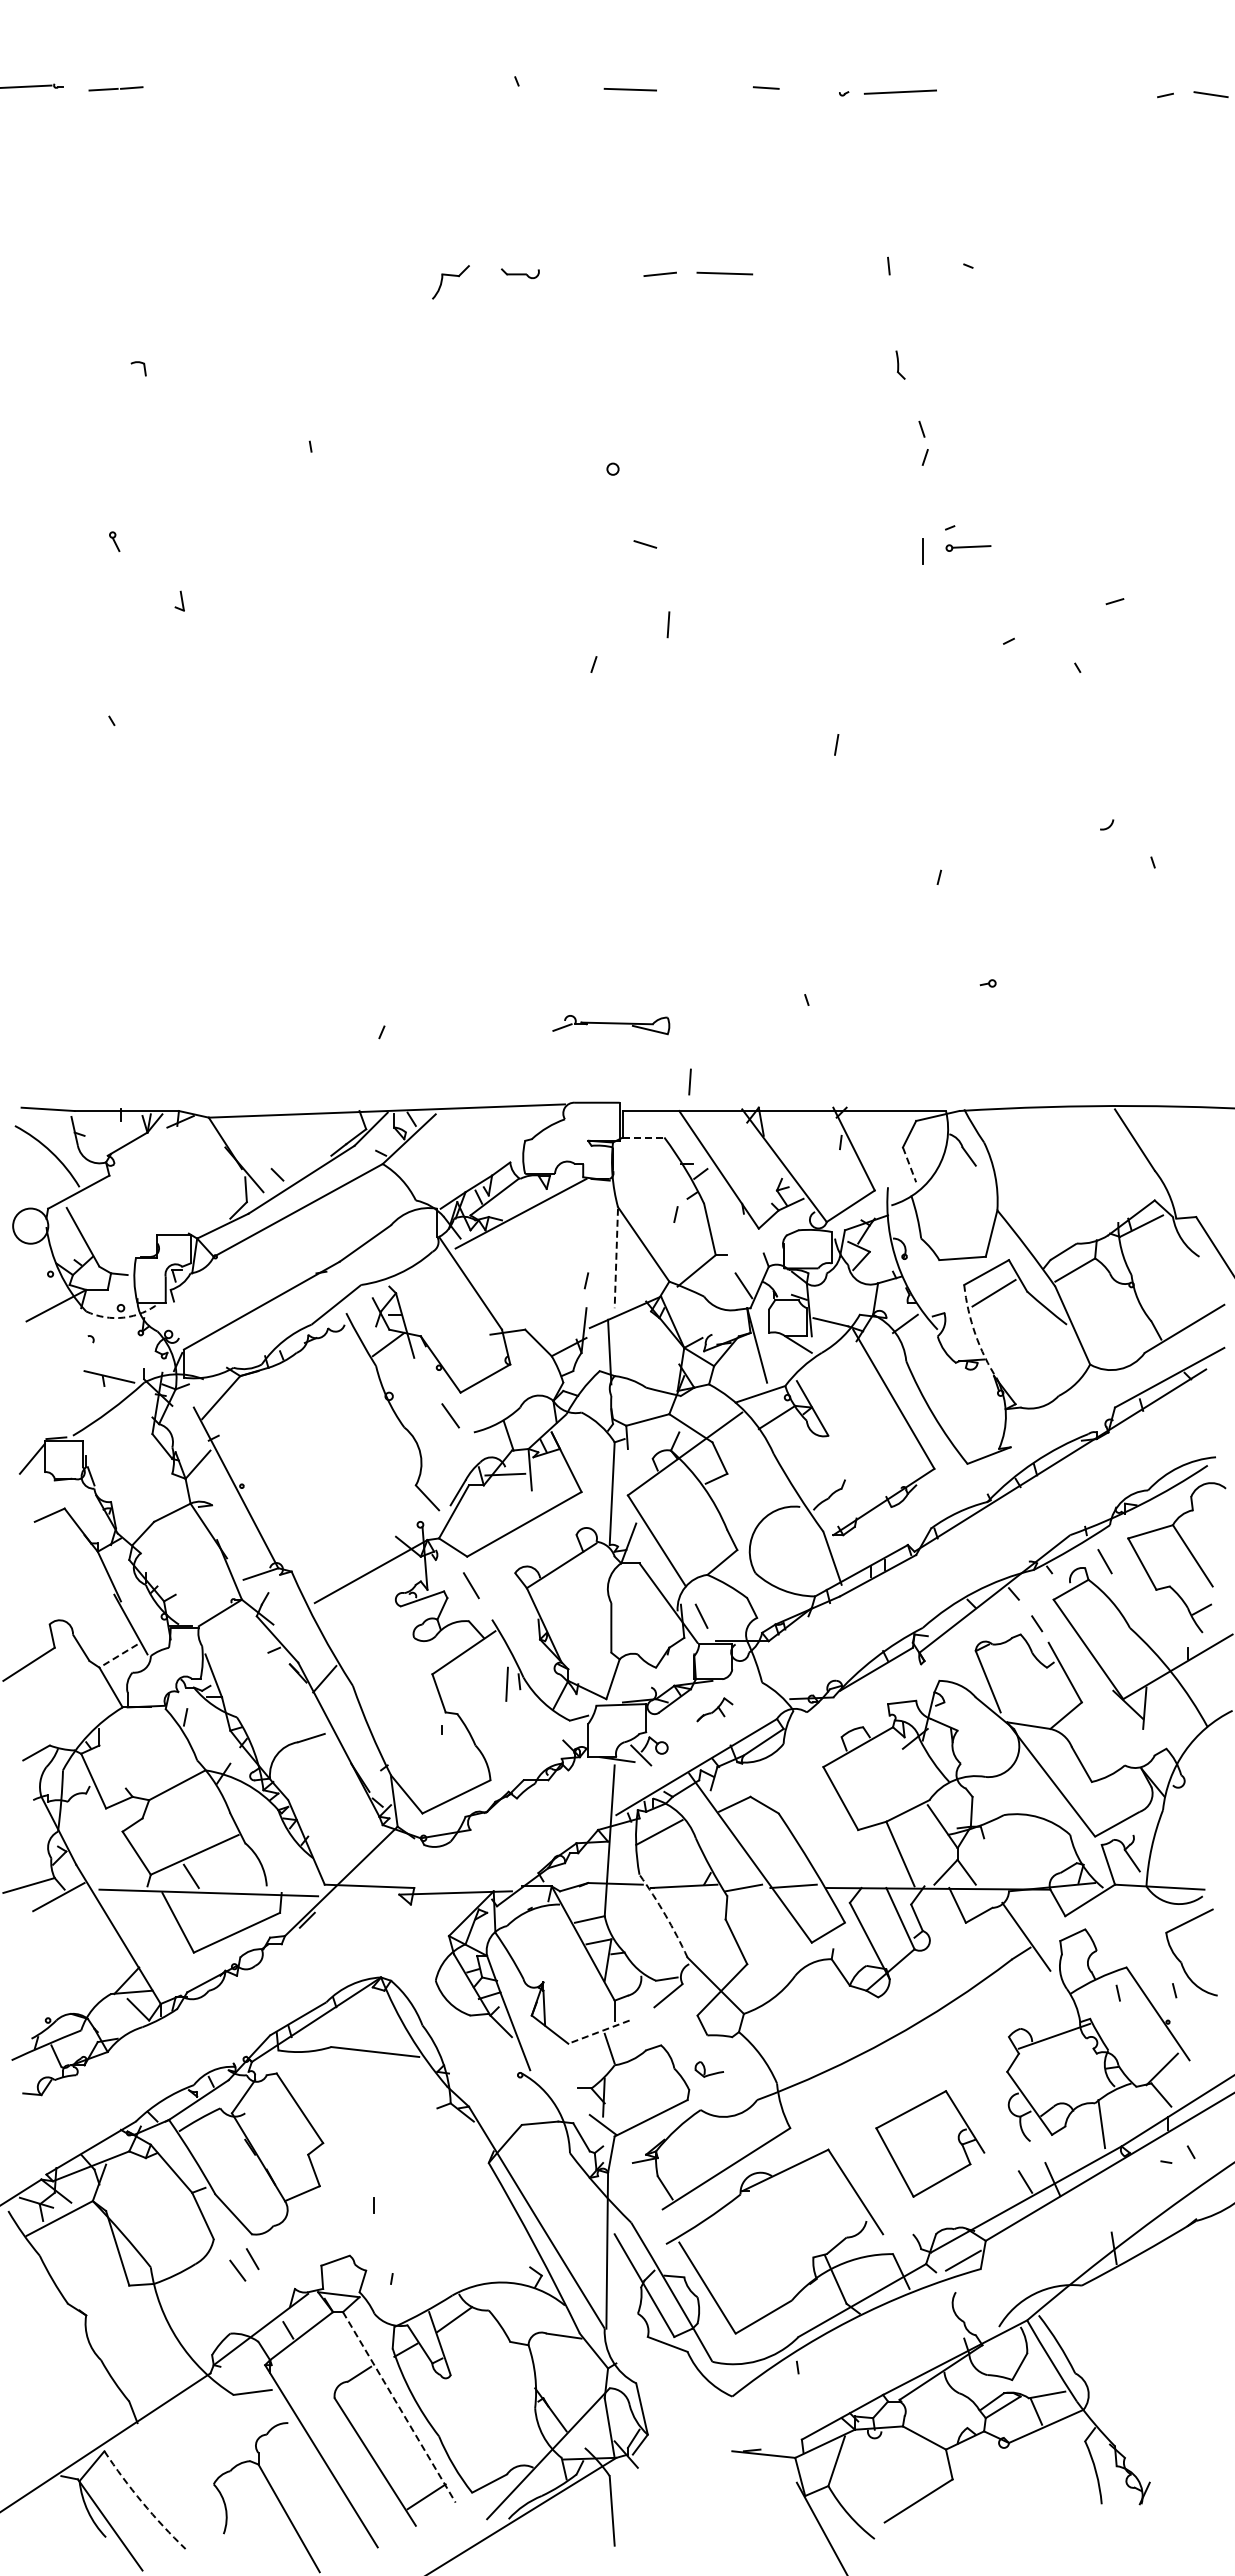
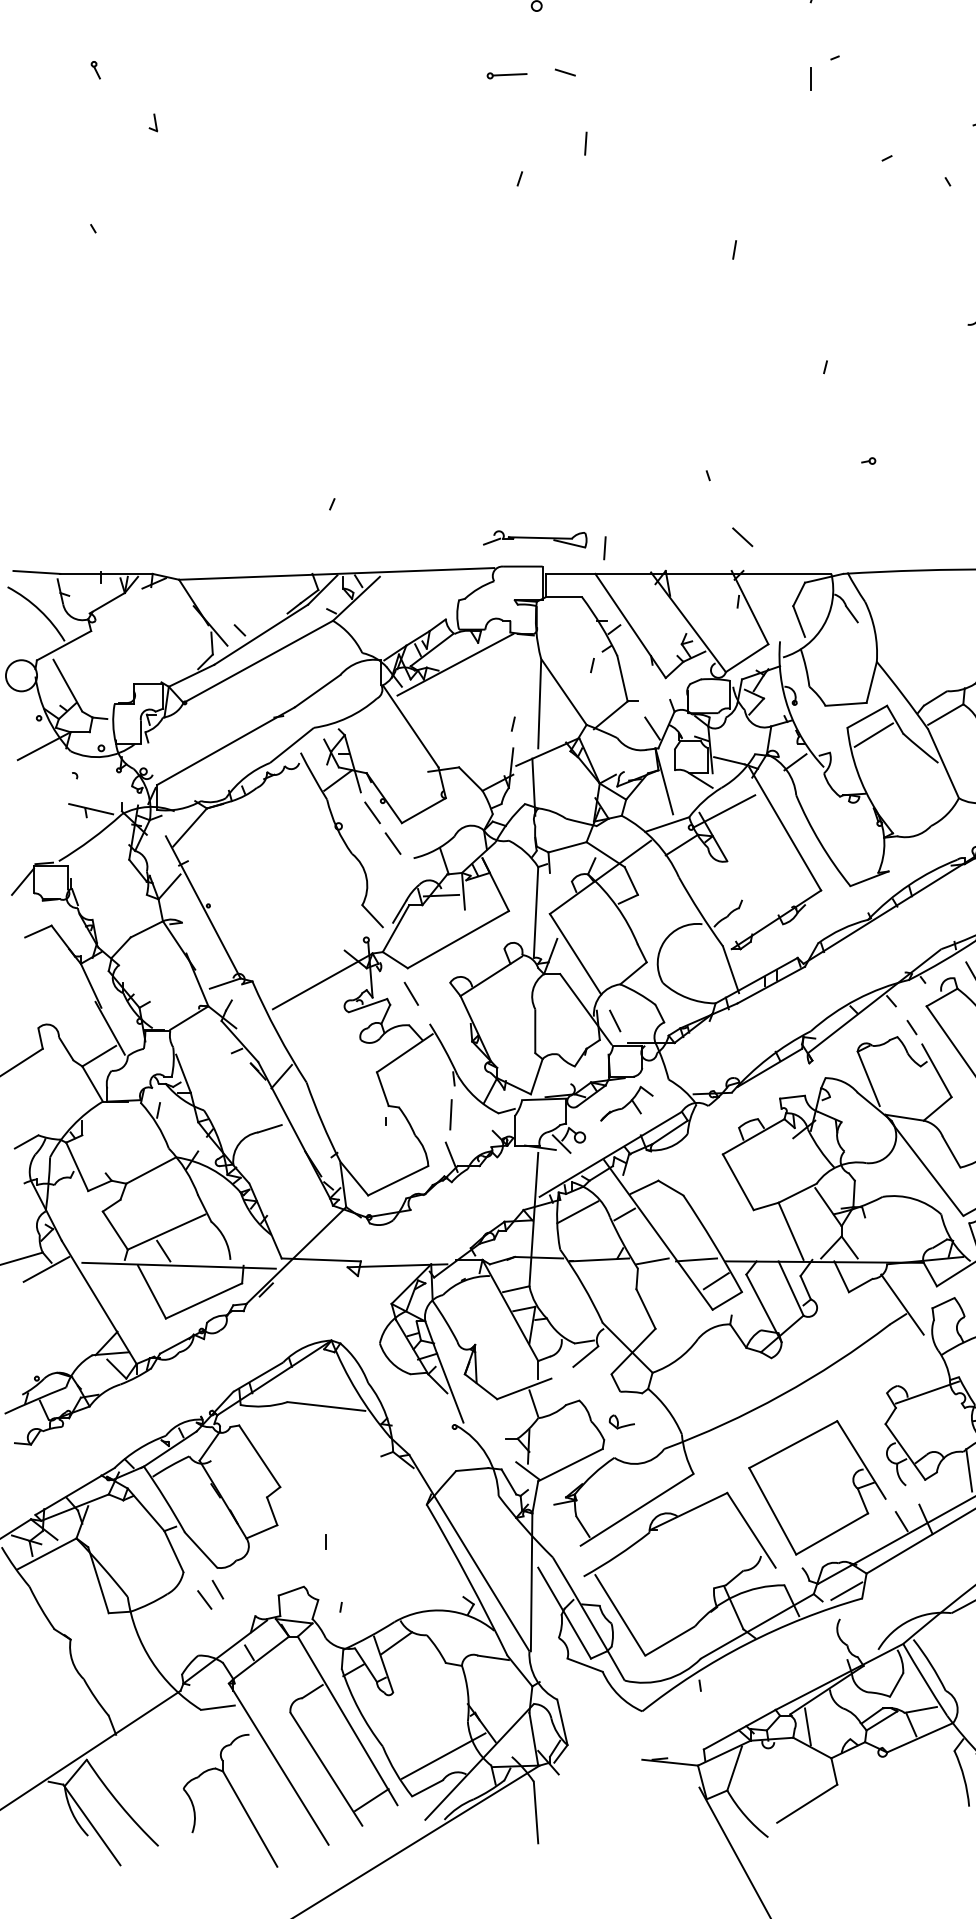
part: (968, 547) -> (507, 75), moved
part: (611, 1025) -> (535, 539), moved
line: (845, 1069) -> (742, 537), added
line: (643, 1137) -> (563, 597), dashed -> solid
line: (909, 1164) -> (799, 621), dashed -> solid
line: (616, 1258) -> (539, 704), dashed -> solid
arc: (123, 1317) -> (103, 756), dashed -> solid
arc: (975, 1334) -> (857, 771), dashed -> solid
line: (824, 1379) -> (723, 811), added
line: (427, 1380) -> (372, 812), added
line: (118, 1656) -> (99, 1056), dashed -> solid
line: (506, 1683) -> (450, 1114), moved
part: (714, 1709) -> (626, 1103), size x1.67
line: (516, 1769) -> (451, 1156), added
line: (712, 1834) -> (624, 1214), added
line: (815, 1910) -> (715, 1281), added
arc: (665, 1915) -> (583, 1285), dashed -> solid
line: (598, 2032) -> (523, 1389), dashed -> solid
part: (930, 2143) -> (817, 1487), size x1.43
line: (399, 2407) -> (347, 1721), dashed -> solid
line: (919, 2413) -> (807, 1726), added
line: (507, 2446) -> (443, 1755), added
arc: (142, 2502) -> (120, 1805), dashed -> solid

